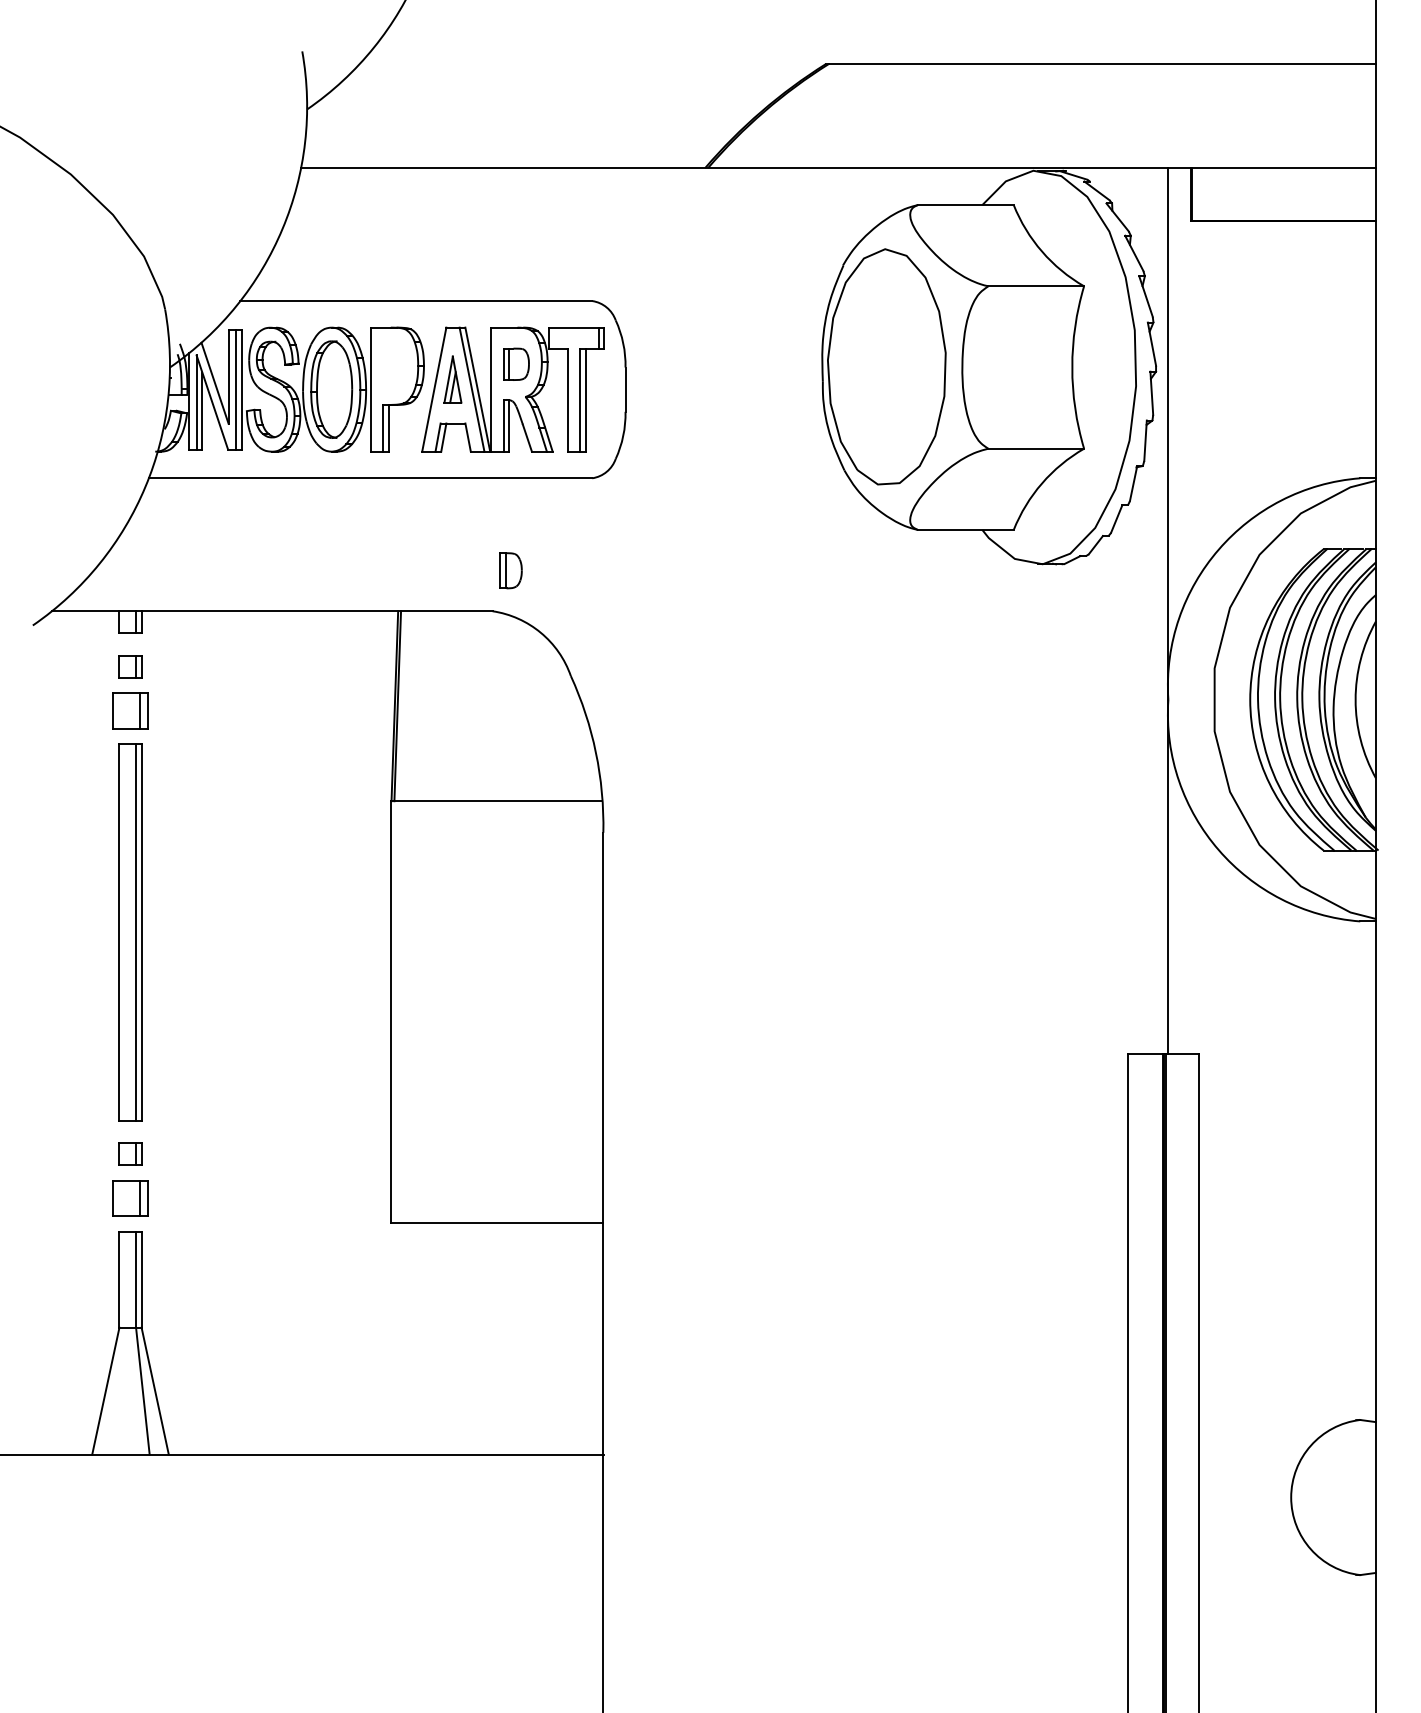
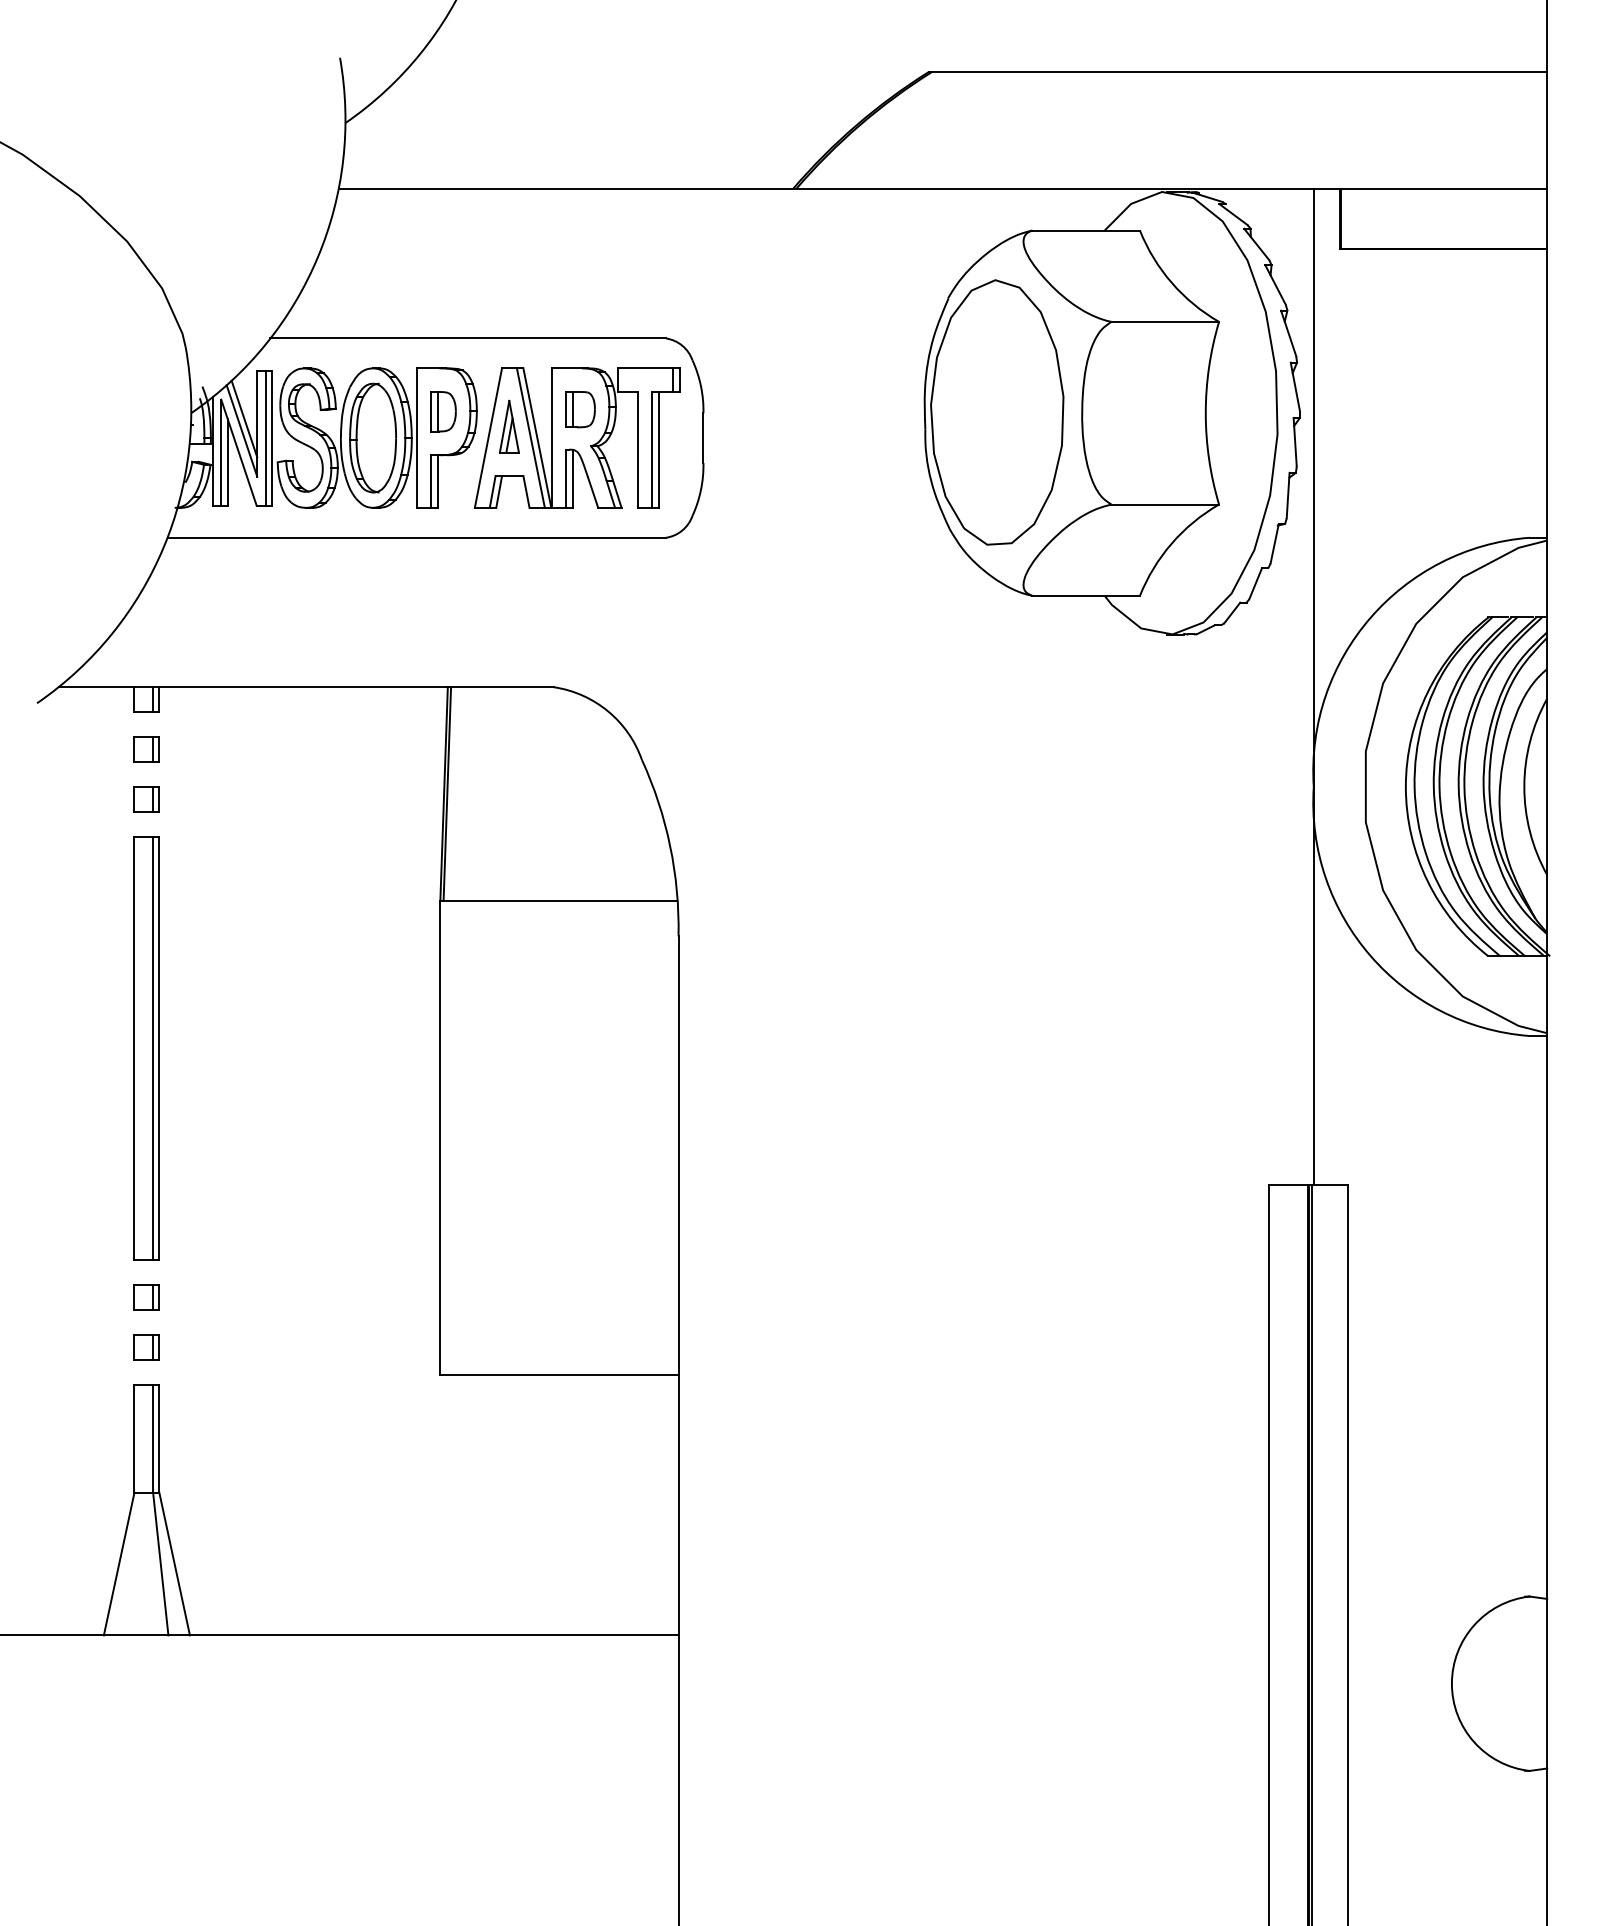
line: (217, 372) -> (244, 418), added
part: (510, 570) -> (443, 411), moved
part: (130, 711) -> (146, 799), size x0.62
part: (130, 1198) -> (146, 1347), size x0.62

